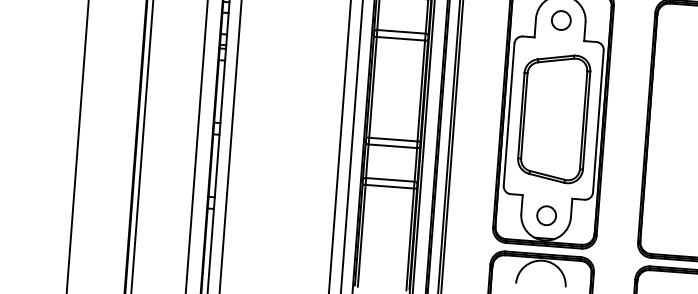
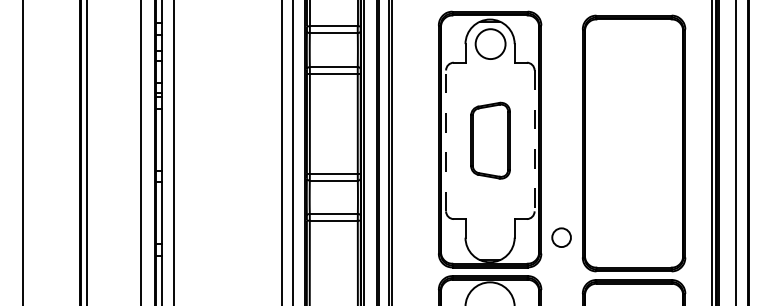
circle: (561, 19) -> (490, 43), size x1.6
line: (509, 114) -> (446, 140), solid -> dashed
part: (553, 117) -> (490, 140), size x0.6
line: (598, 122) -> (534, 141), solid -> dashed
circle: (546, 215) -> (561, 237), moved

